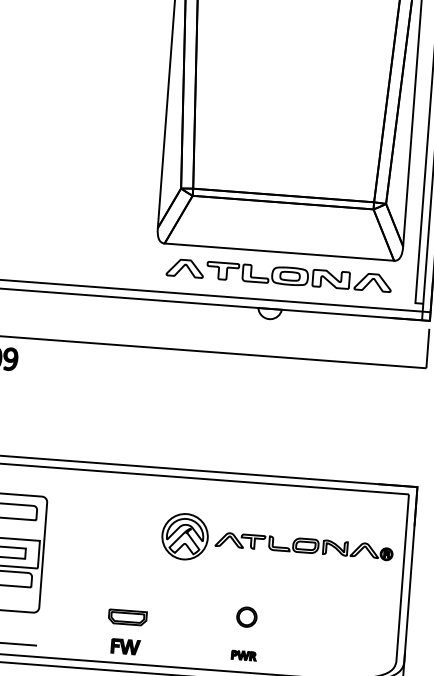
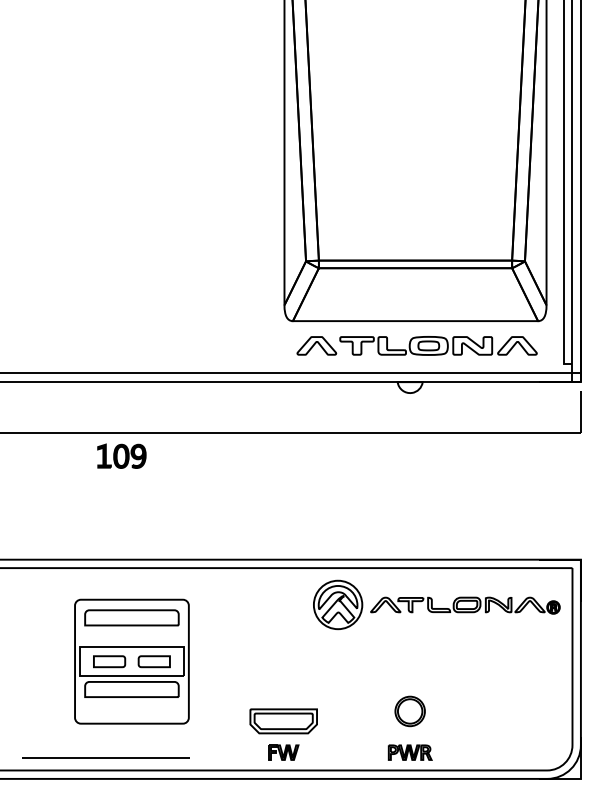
part: (277, 543) -> (436, 604), moved
part: (127, 617) -> (283, 721), size x1.67
part: (246, 617) -> (409, 711), size x1.43
part: (243, 655) -> (409, 752), size x1.67

